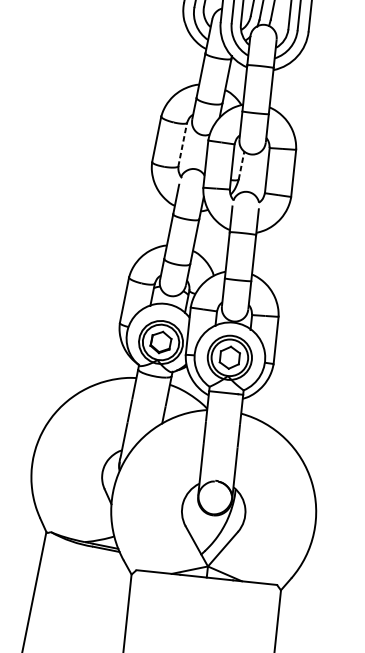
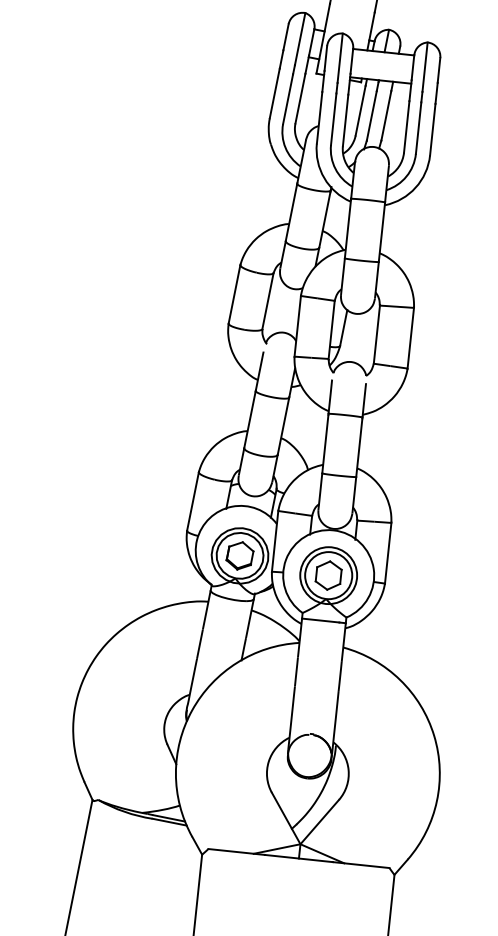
line: (182, 144) -> (267, 301), dashed -> solid
line: (241, 165) -> (343, 327), dashed -> solid

